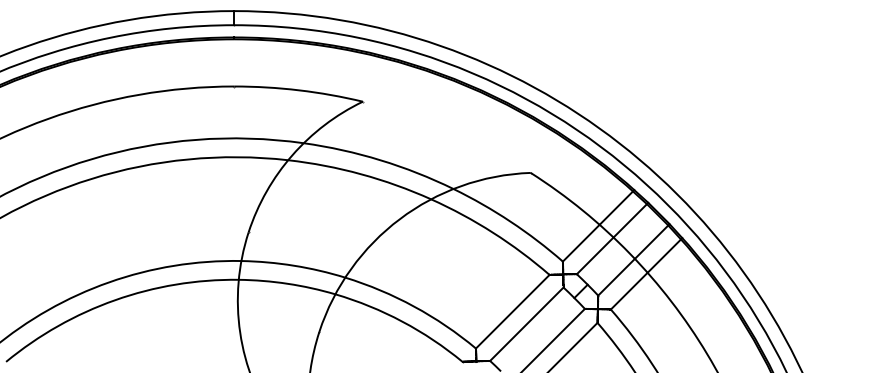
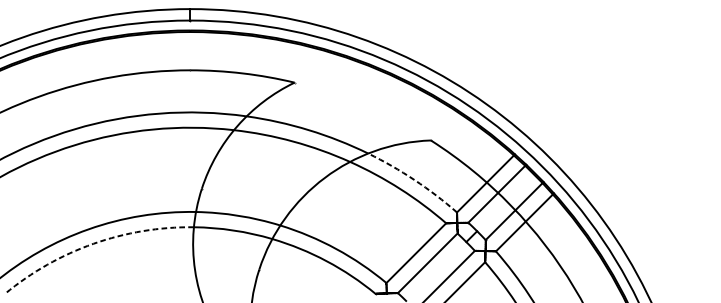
arc: (510, 221) -> (414, 179), solid -> dashed
arc: (115, 300) -> (93, 244), solid -> dashed

